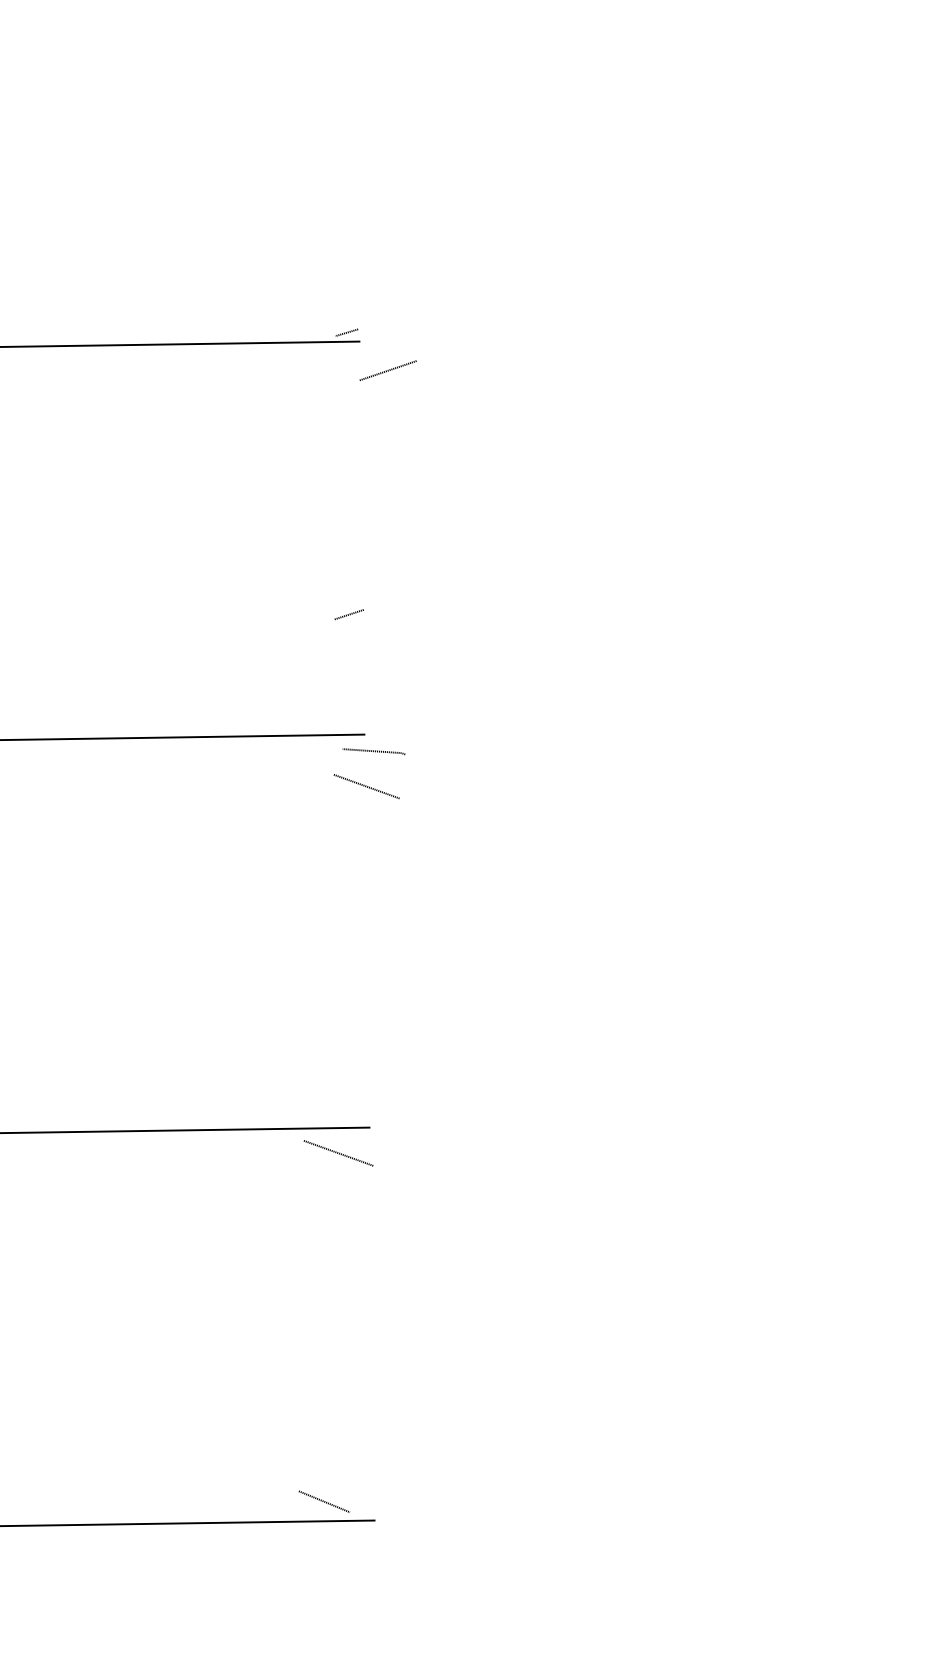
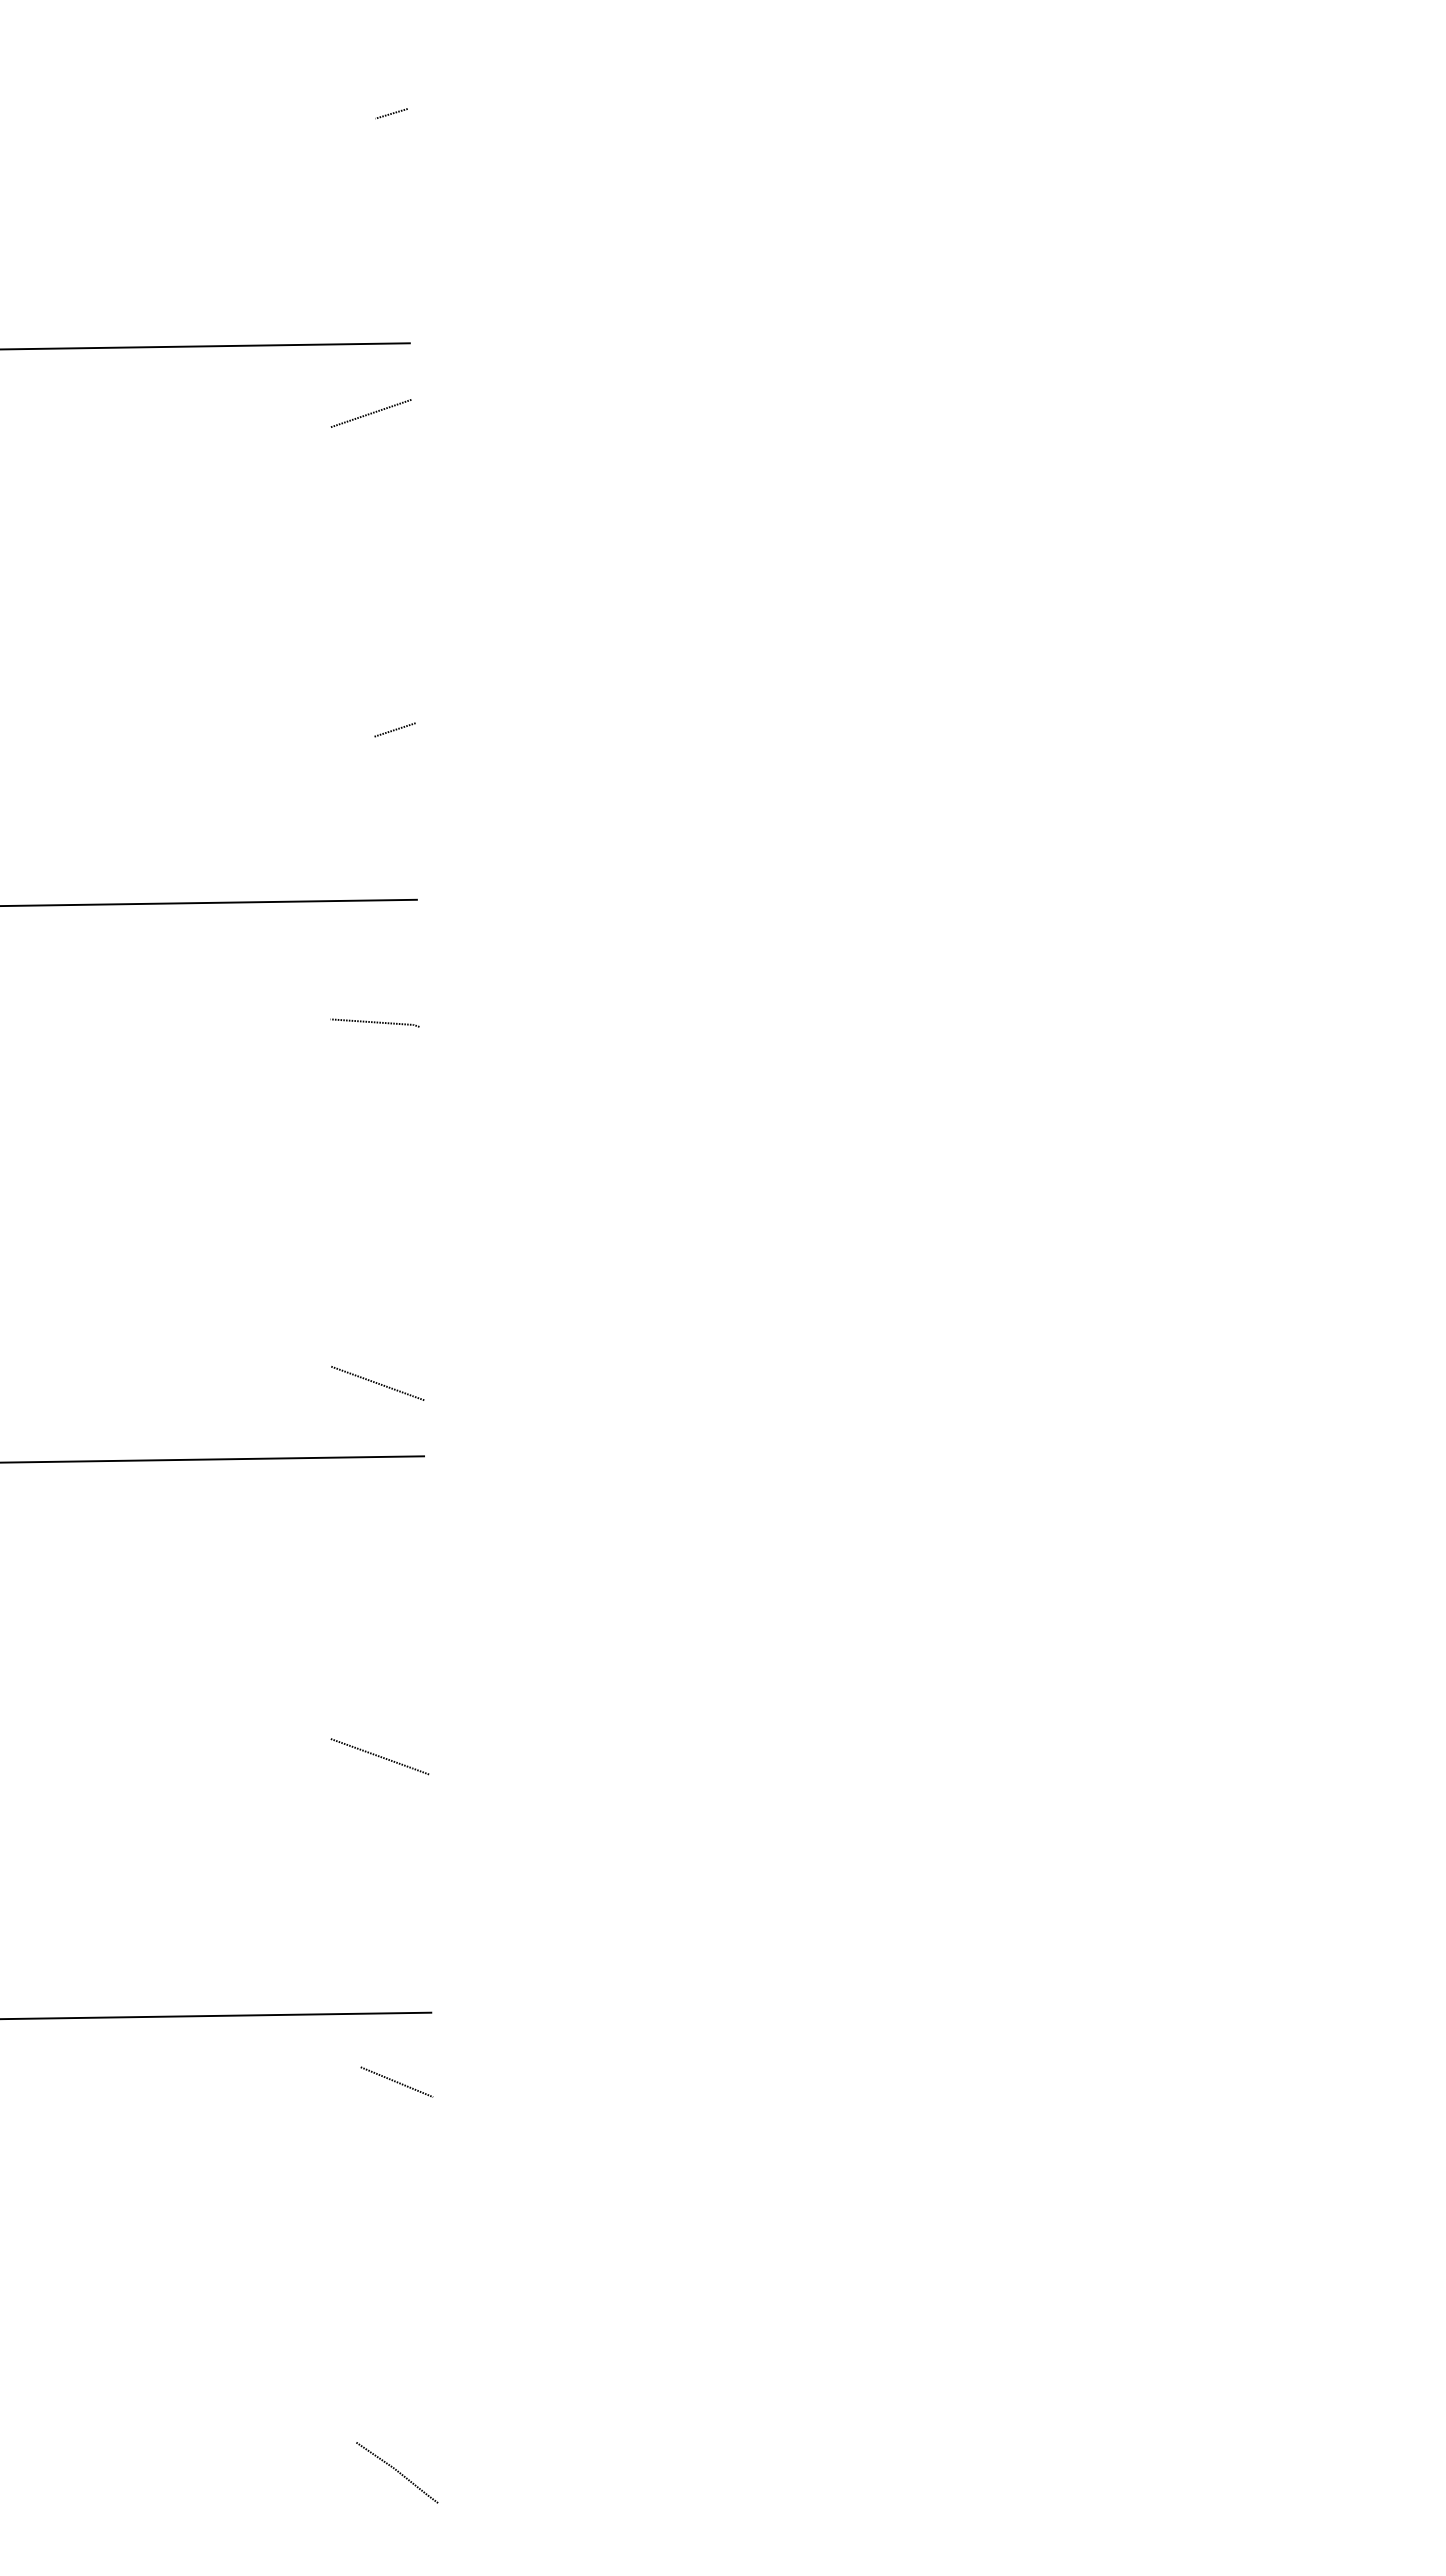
line: (346, 332) -> (391, 113), moved
line: (387, 370) -> (370, 413), moved
line: (373, 751) -> (374, 1022), moved
line: (366, 786) -> (377, 1383), moved
line: (338, 1153) -> (379, 1756), moved
line: (323, 1501) -> (395, 2081), moved

